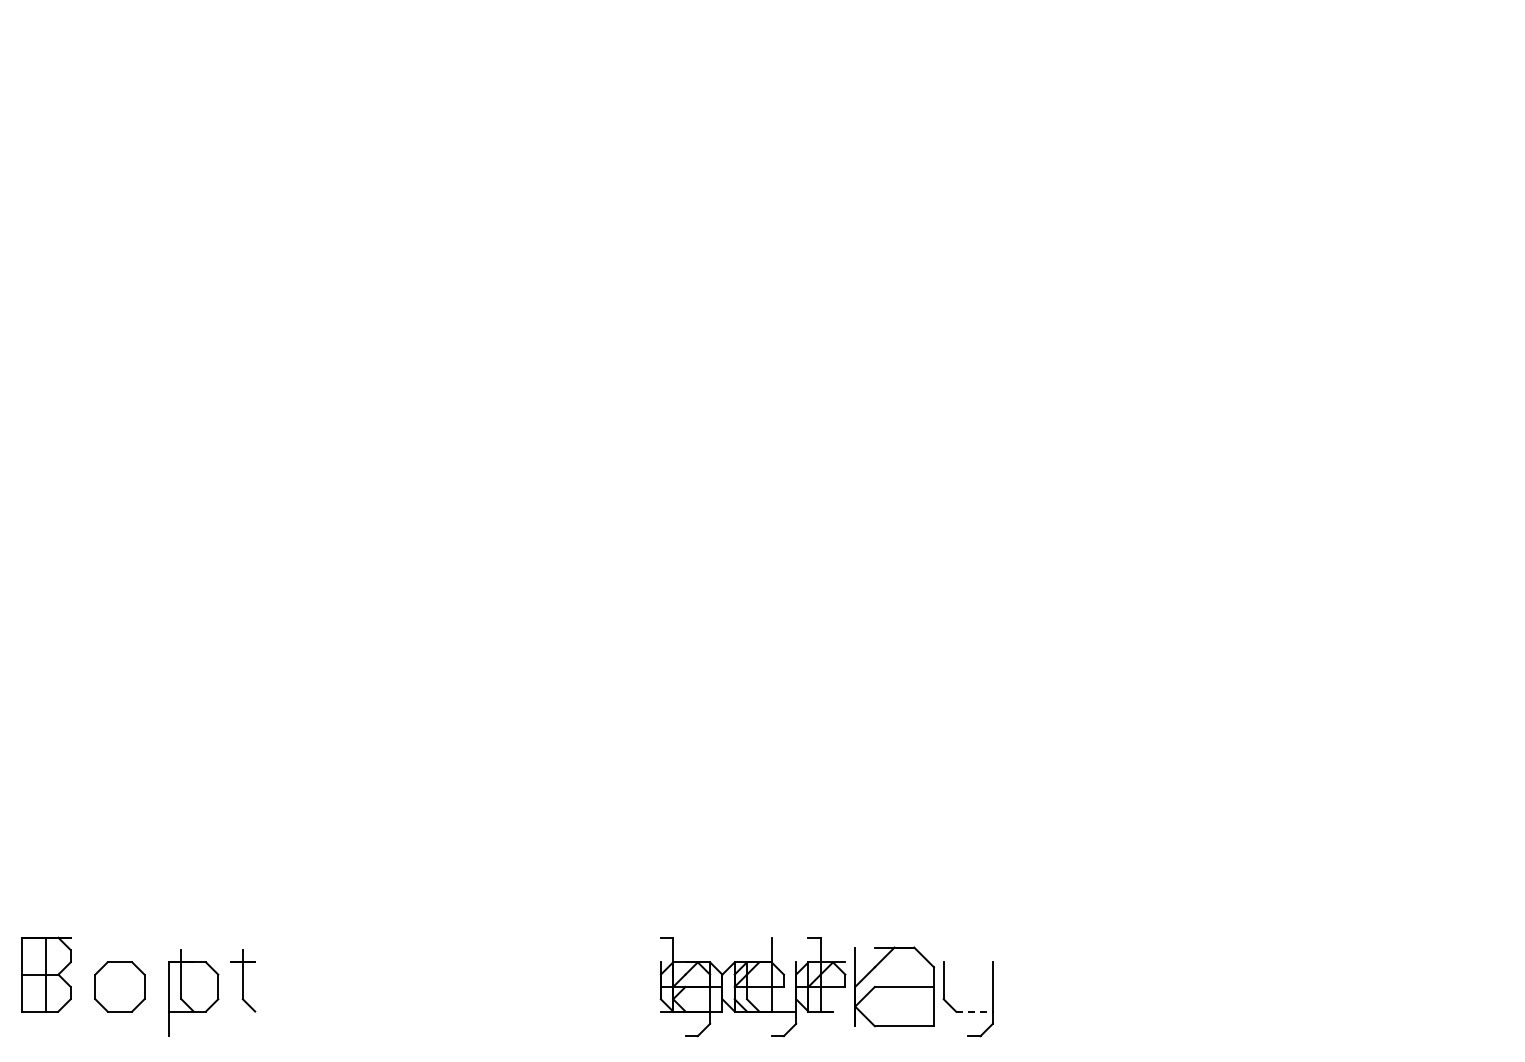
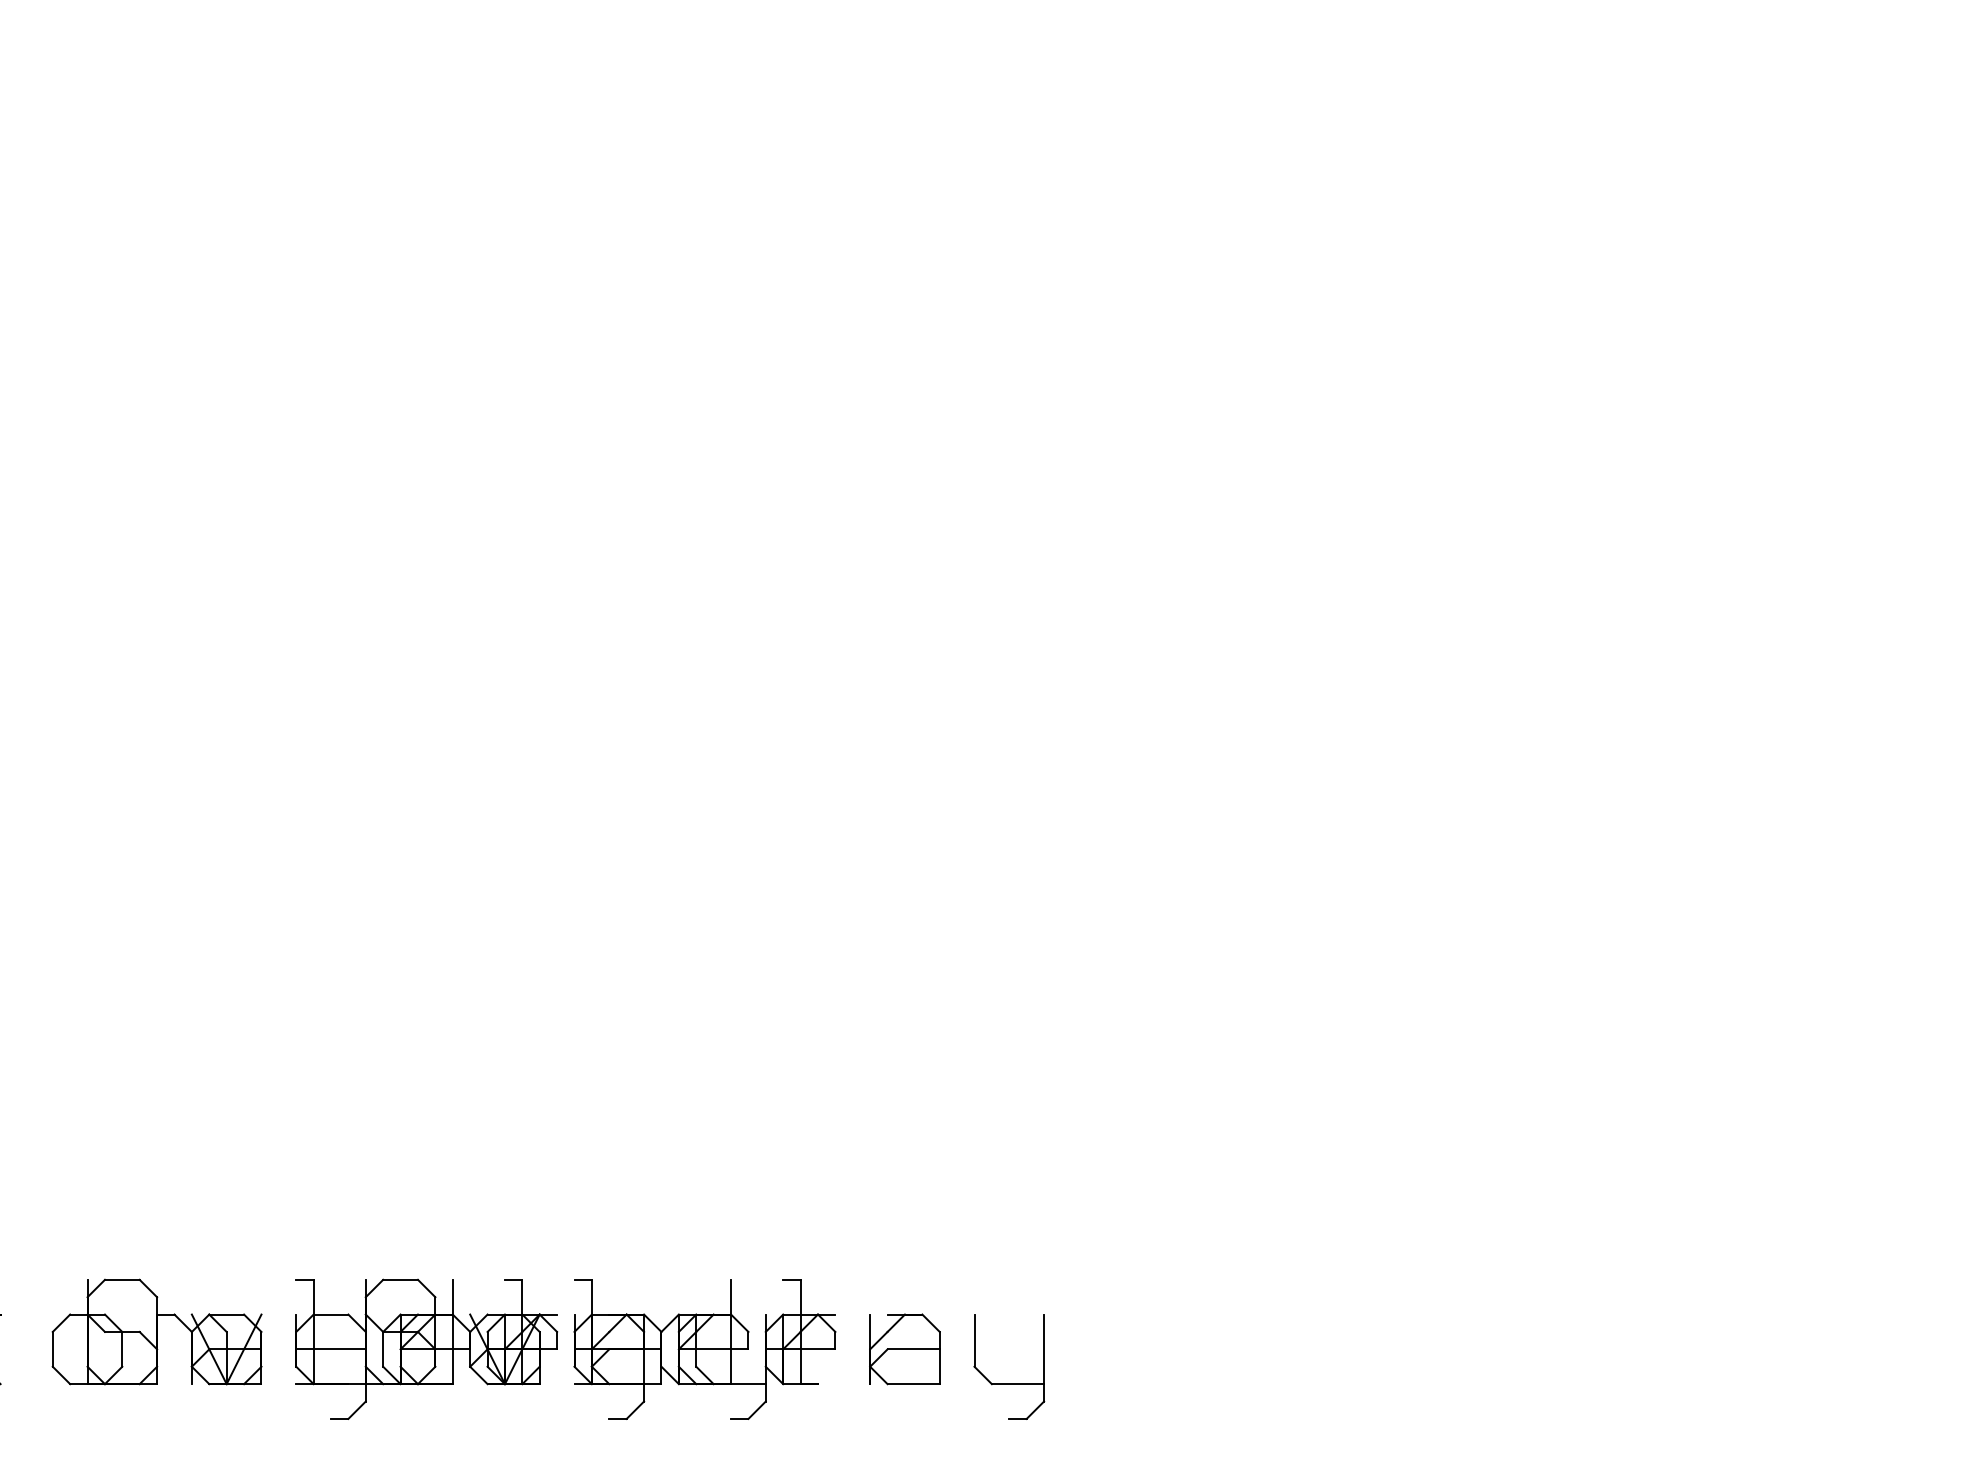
part: (365, 974) -> (156, 1331), added
part: (556, 986) -> (426, 1348), added
part: (894, 986) -> (904, 1348), size x0.62
line: (974, 1011) -> (1018, 1384), dashed -> solid

